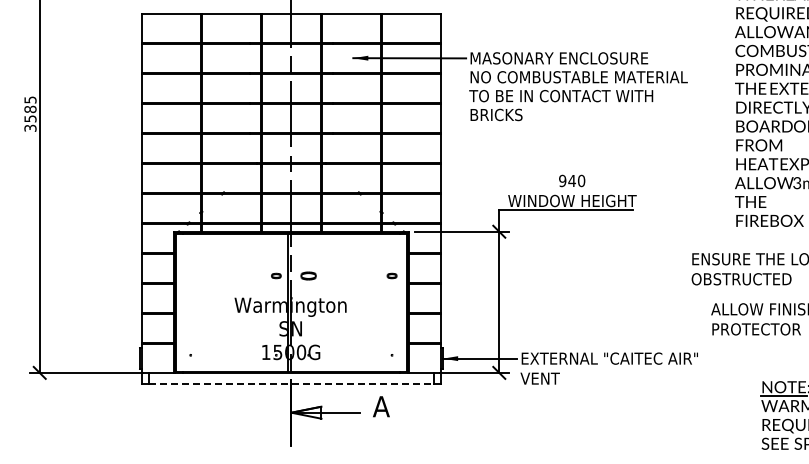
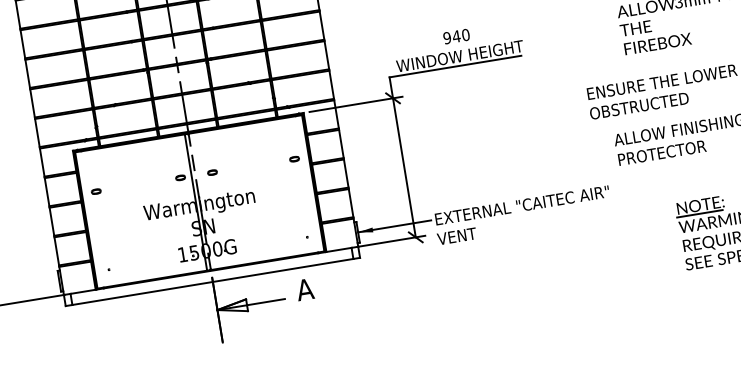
part: (190, 275) -> (95, 191), added
part: (308, 275) -> (212, 172), size x0.62
line: (291, 384) -> (213, 282), dashed -> solid

